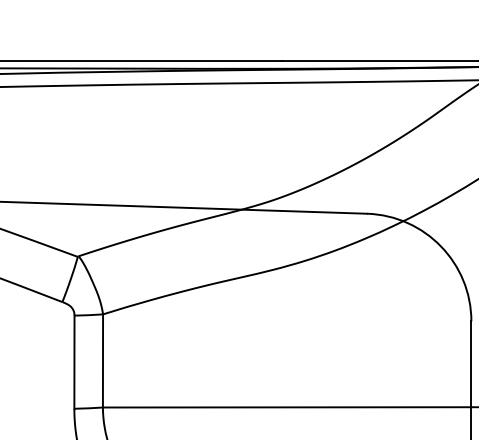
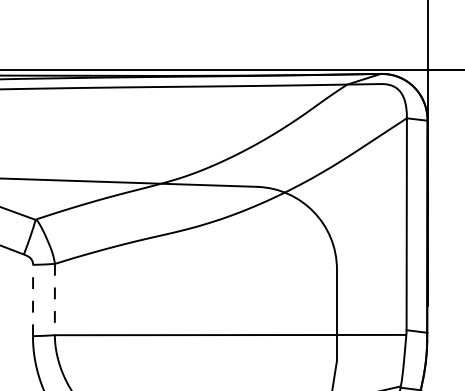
line: (102, 360) -> (54, 299), solid -> dashed
line: (75, 362) -> (33, 300), solid -> dashed

